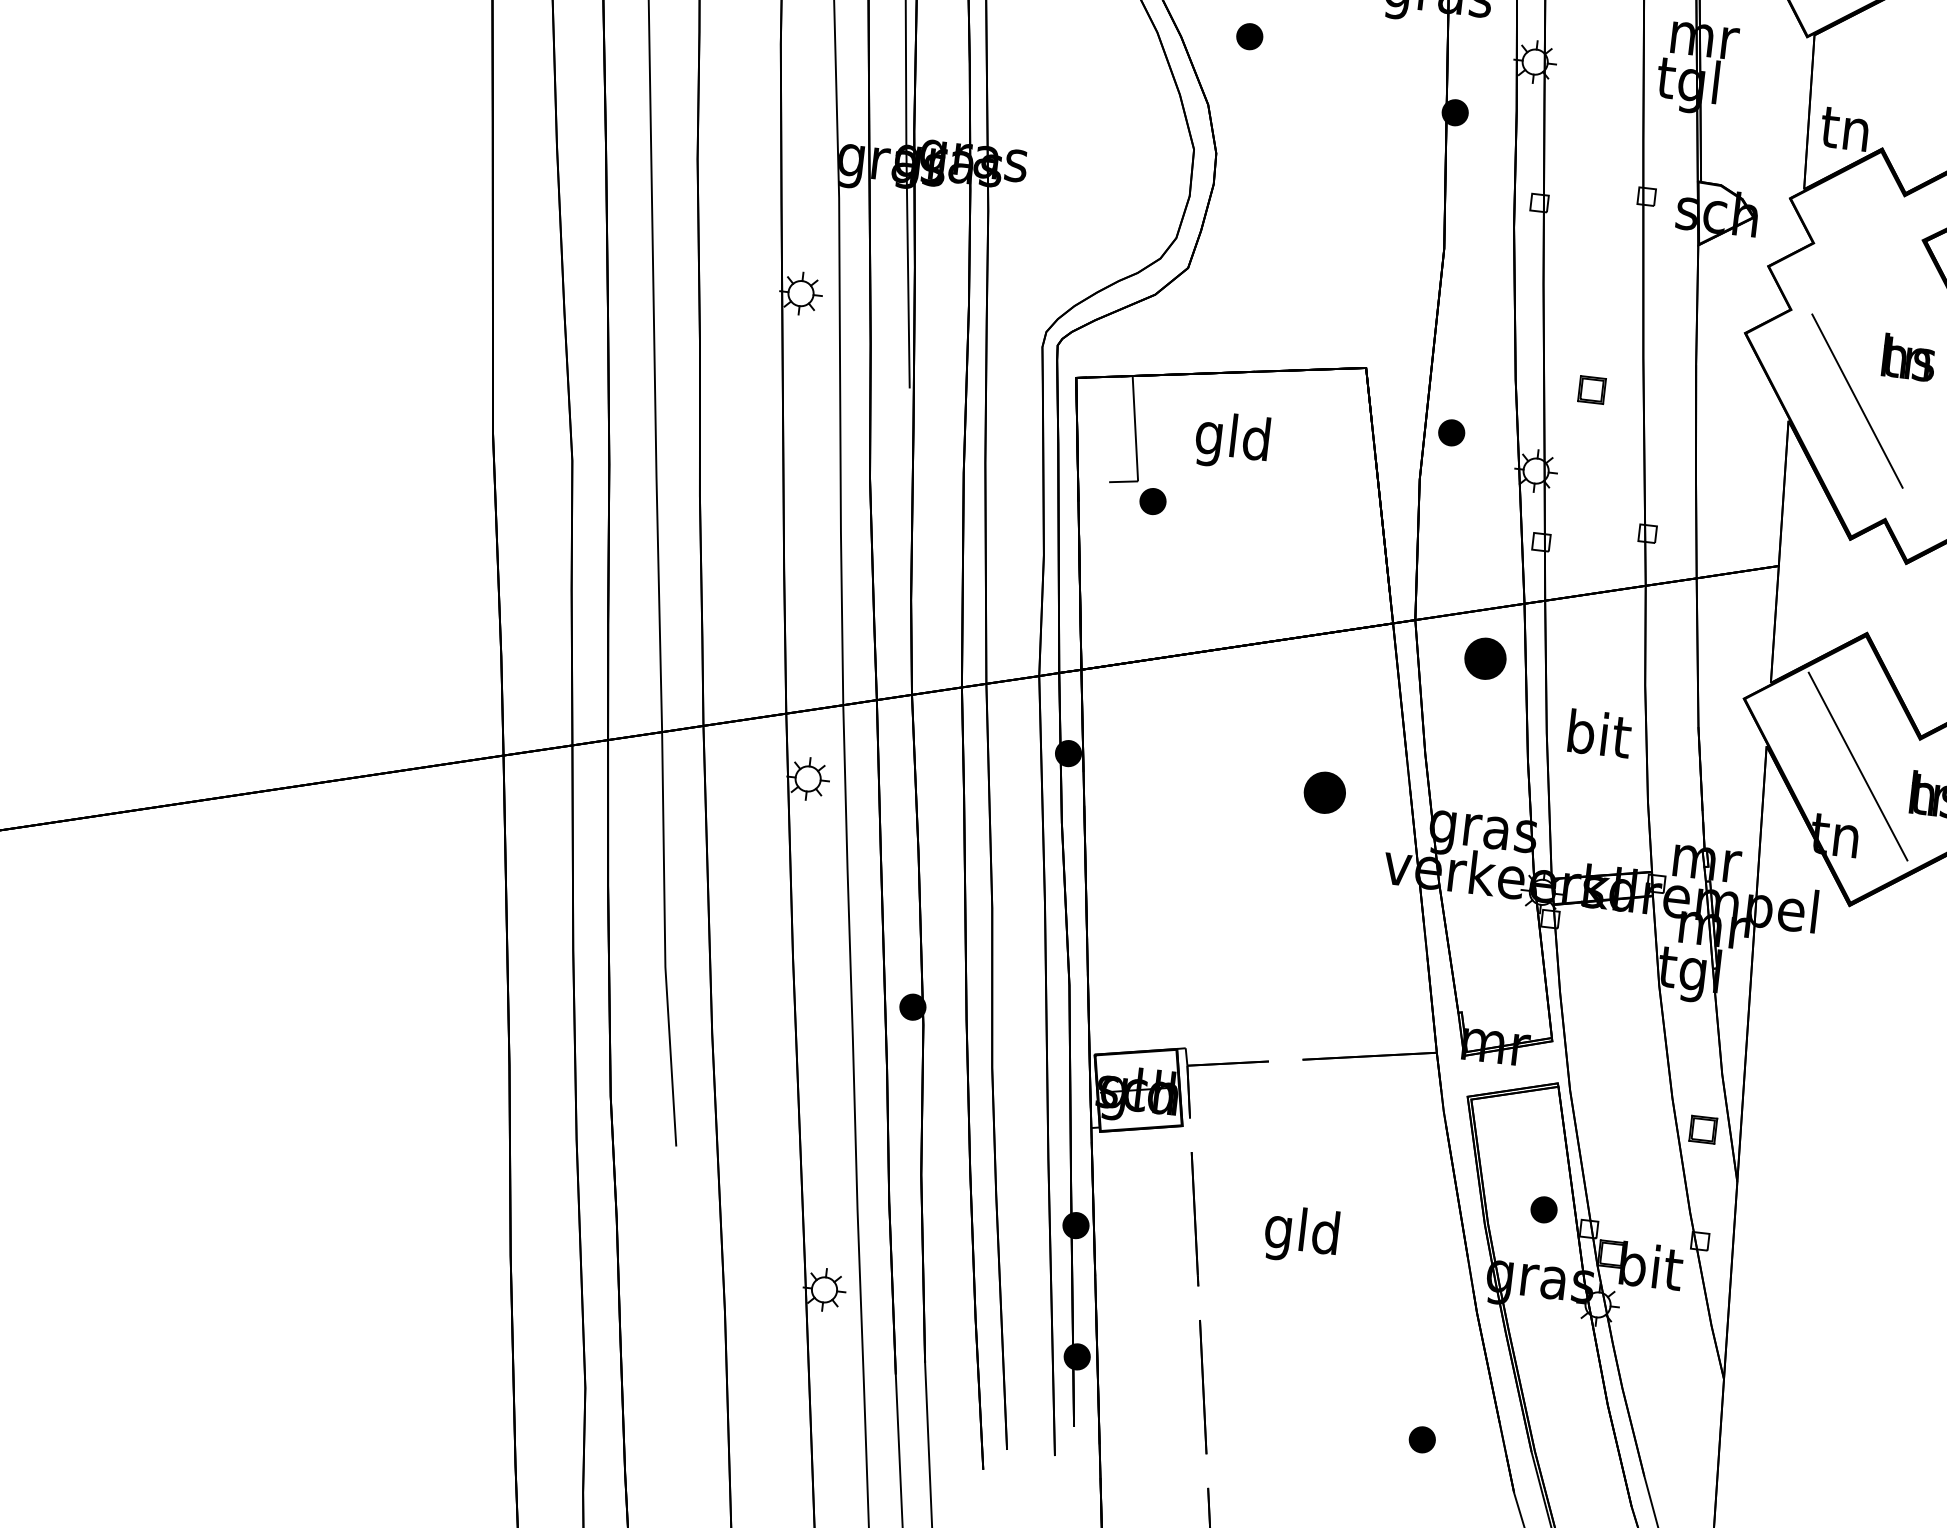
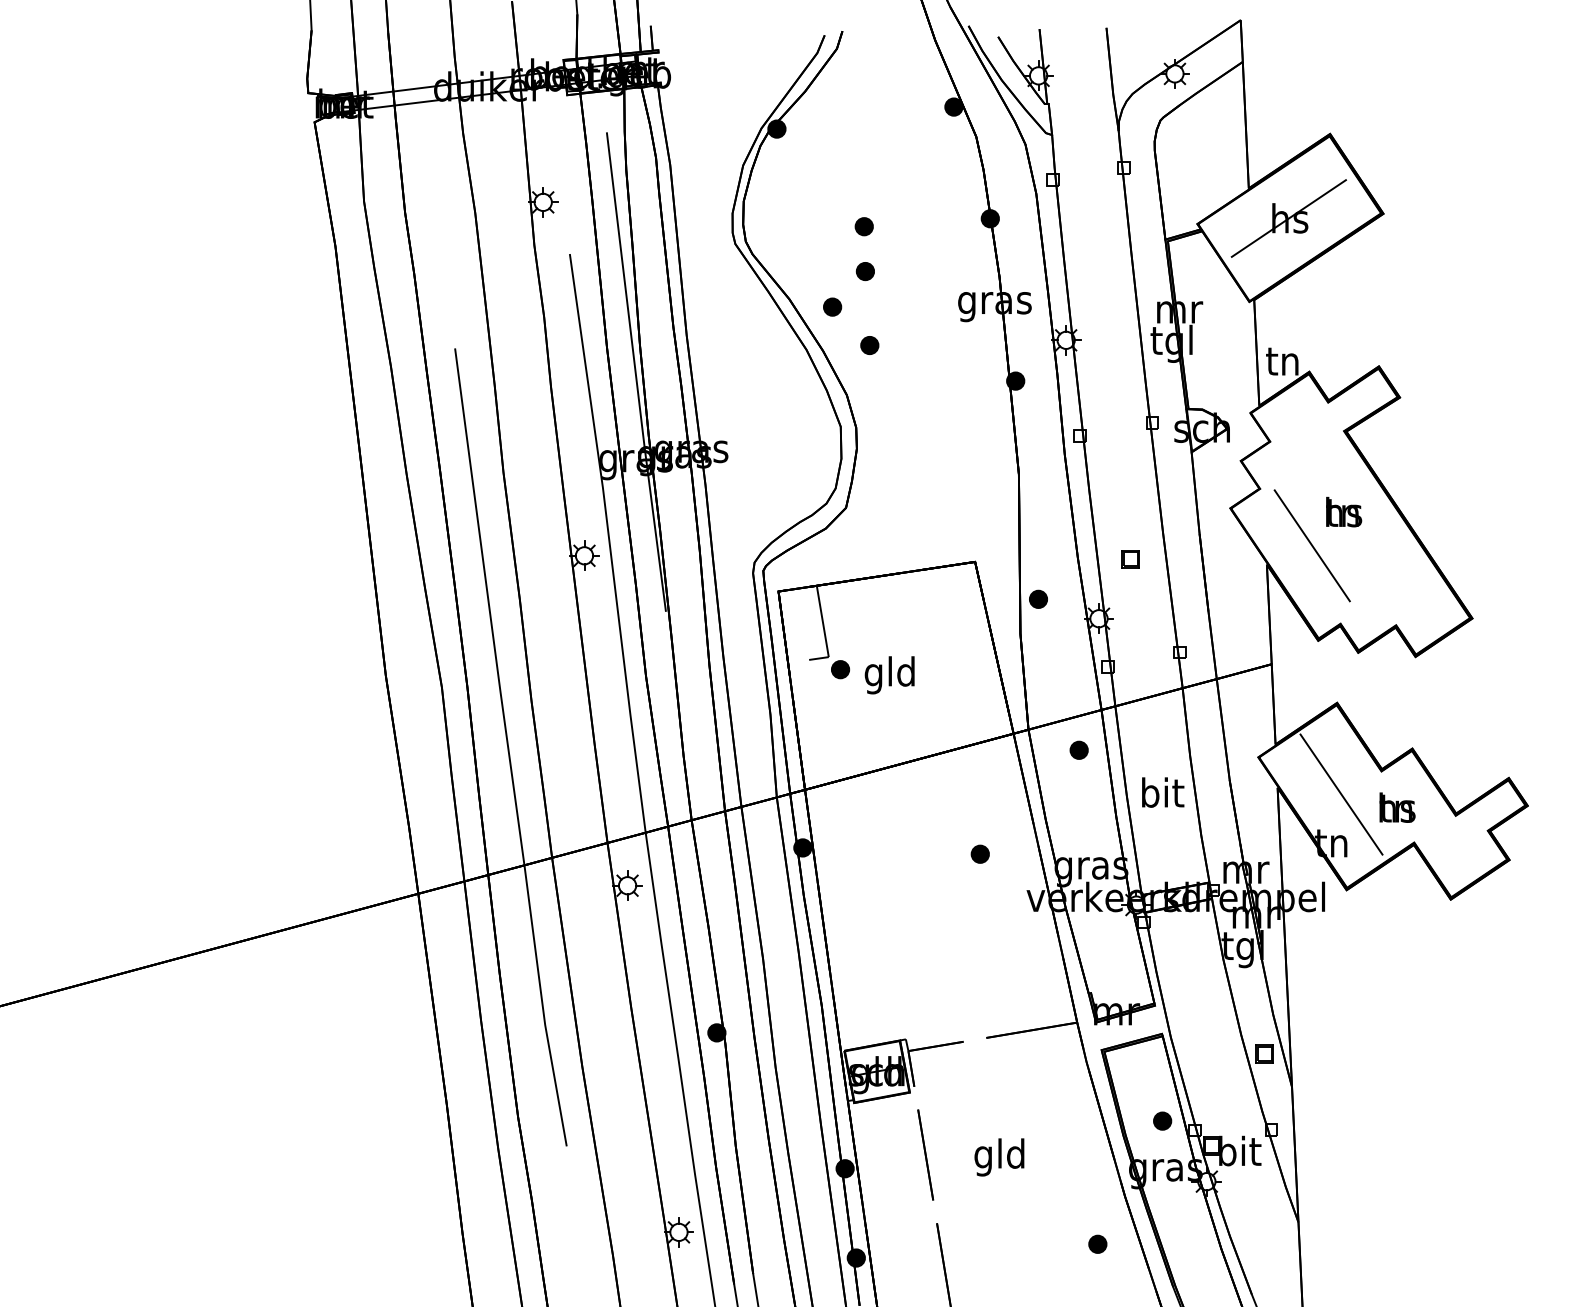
text: (1231, 441) -> (889, 675), moved
part: (1484, 657) -> (1078, 749), size x0.62
part: (1323, 791) -> (979, 853), size x0.62
part: (1421, 1438) -> (1097, 1243), moved

